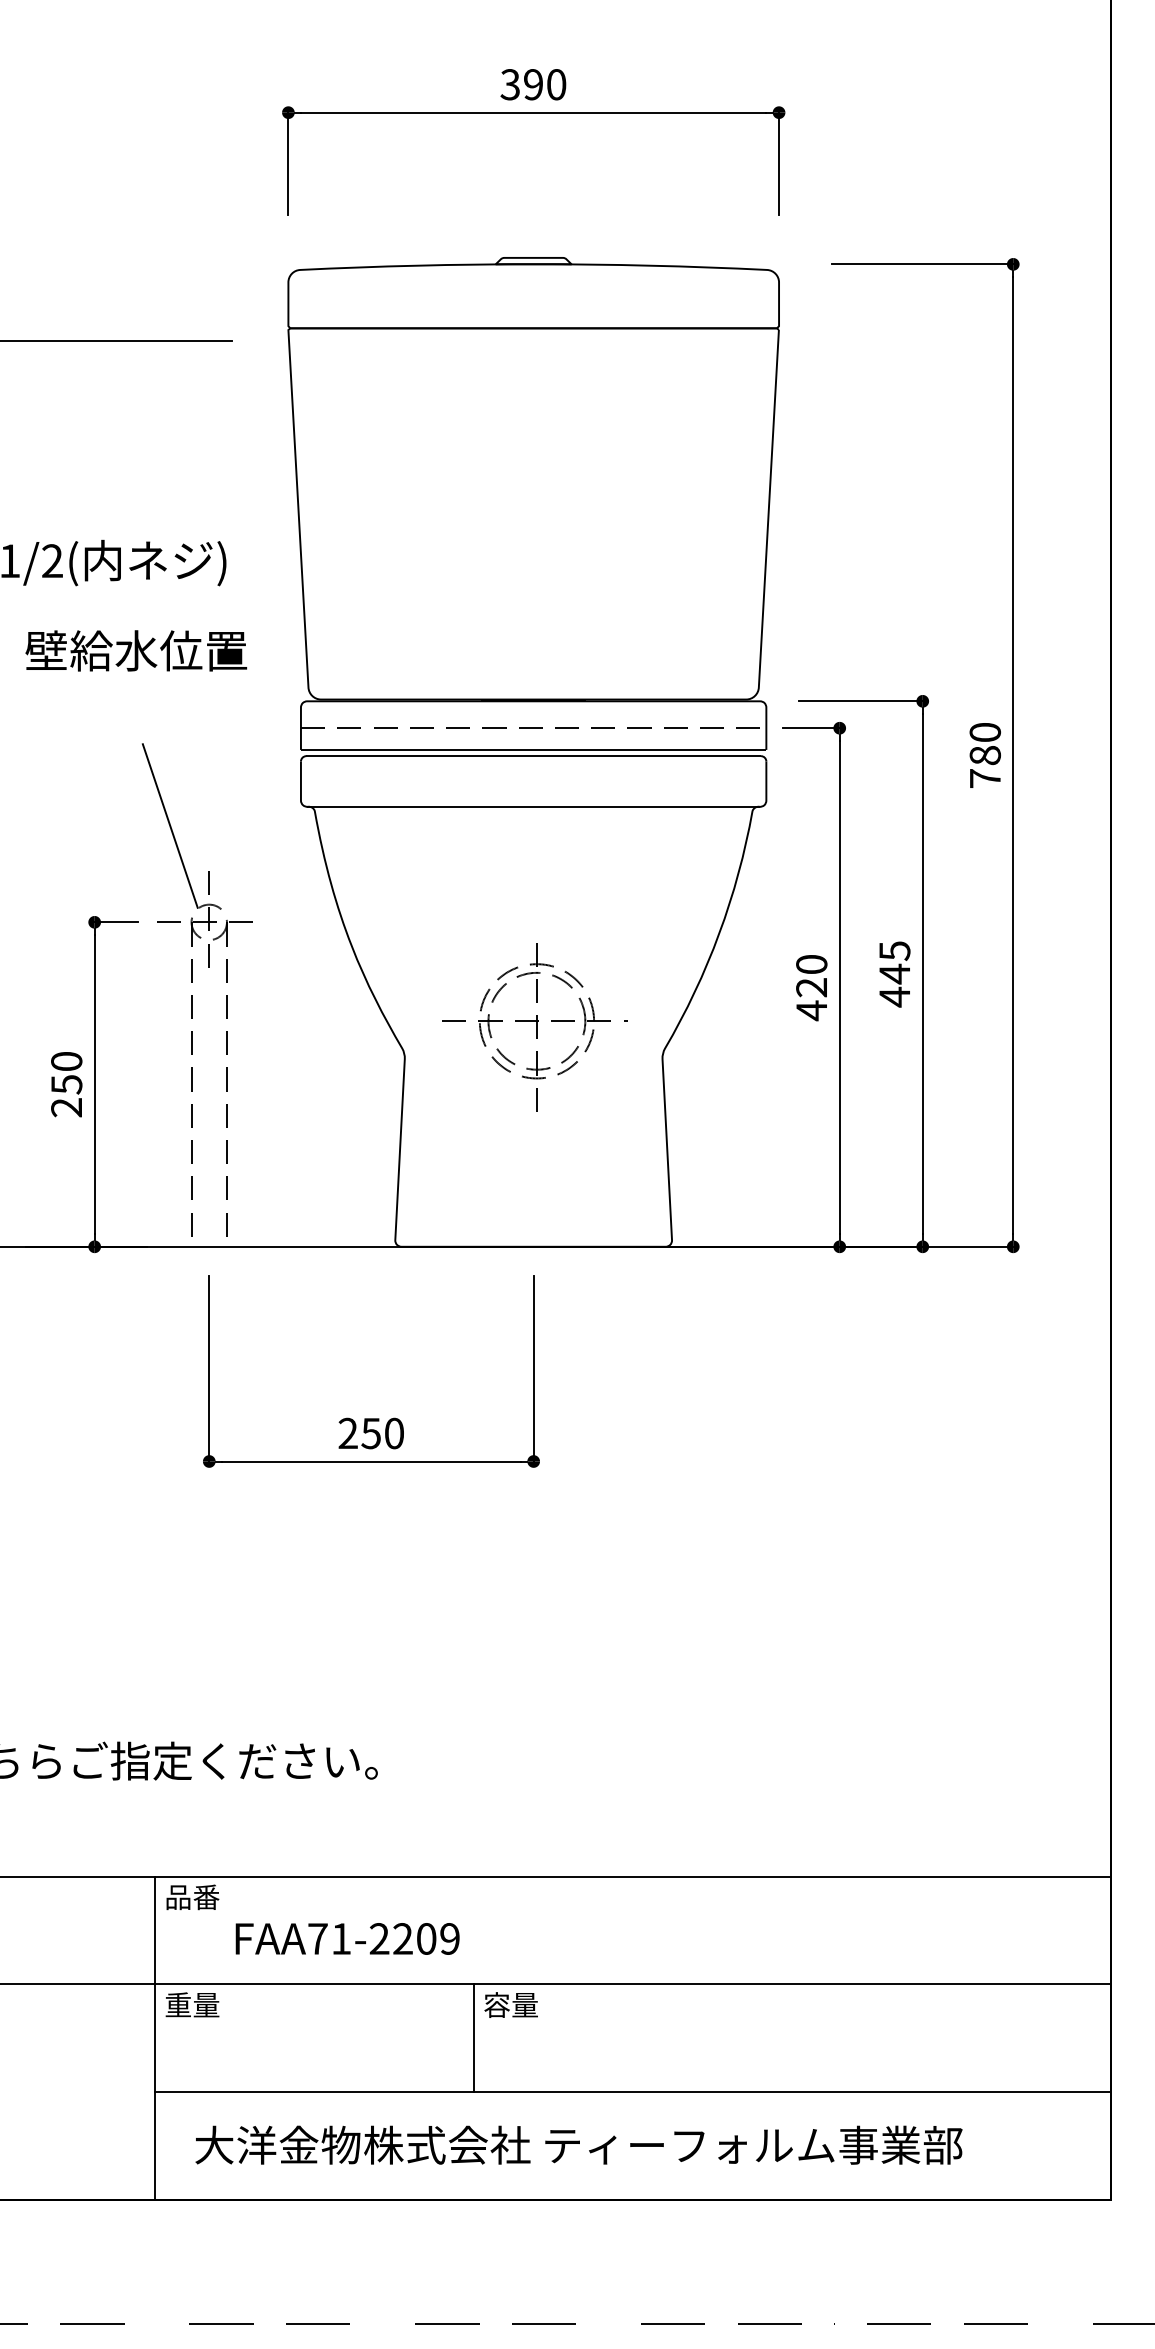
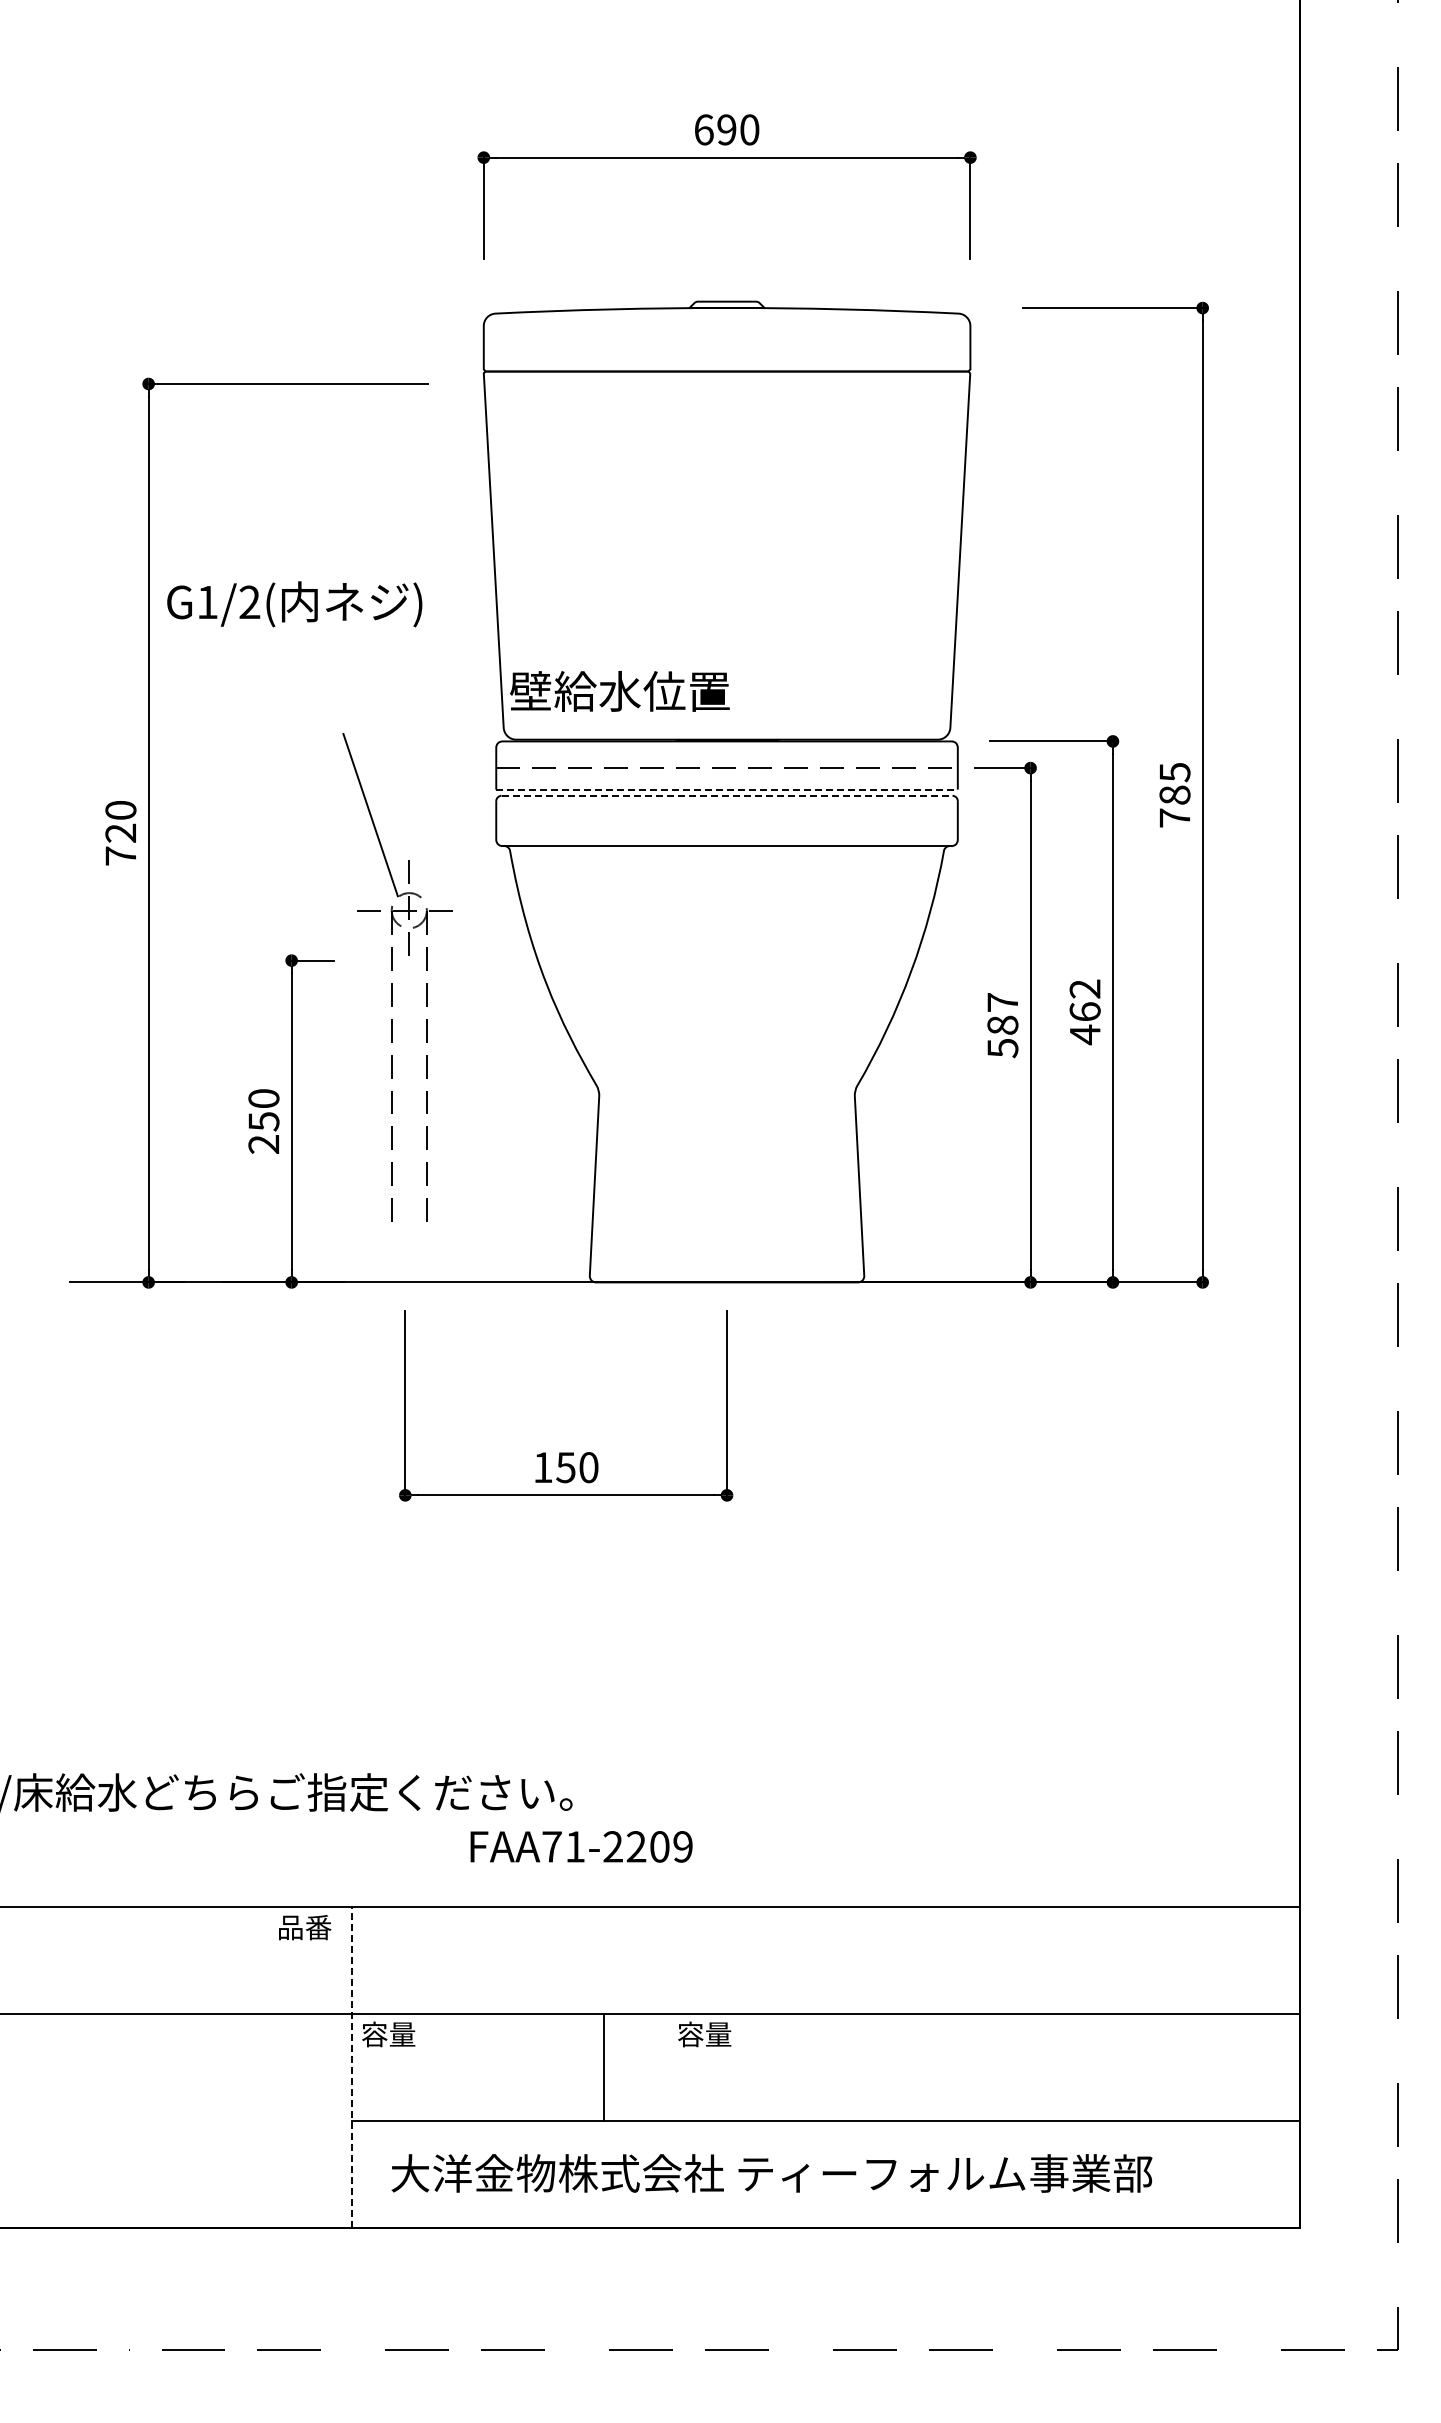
text: (509, 84) -> (703, 129), 390 -> 690
text: (135, 650) -> (619, 691), moved
text: (984, 732) -> (1174, 772), 780 -> 785
line: (534, 749) -> (727, 789), solid -> dashed
line: (534, 755) -> (727, 795), solid -> dashed
text: (894, 962) -> (1084, 1000), 445 -> 462
text: (811, 987) -> (1002, 1025), 420 -> 587
part: (192, 995) -> (392, 983), moved
part: (535, 1027) -> (728, 1064), removed
text: (347, 1433) -> (542, 1467), 250 -> 150
text: (193, 1897) -> (305, 1927), moved
text: (347, 1938) -> (581, 1846), moved
text: (178, 2005) -> (374, 2034), 重量 -> 容量
line: (473, 2037) -> (603, 2066), moved
line: (155, 2038) -> (351, 2067), solid -> dashed

